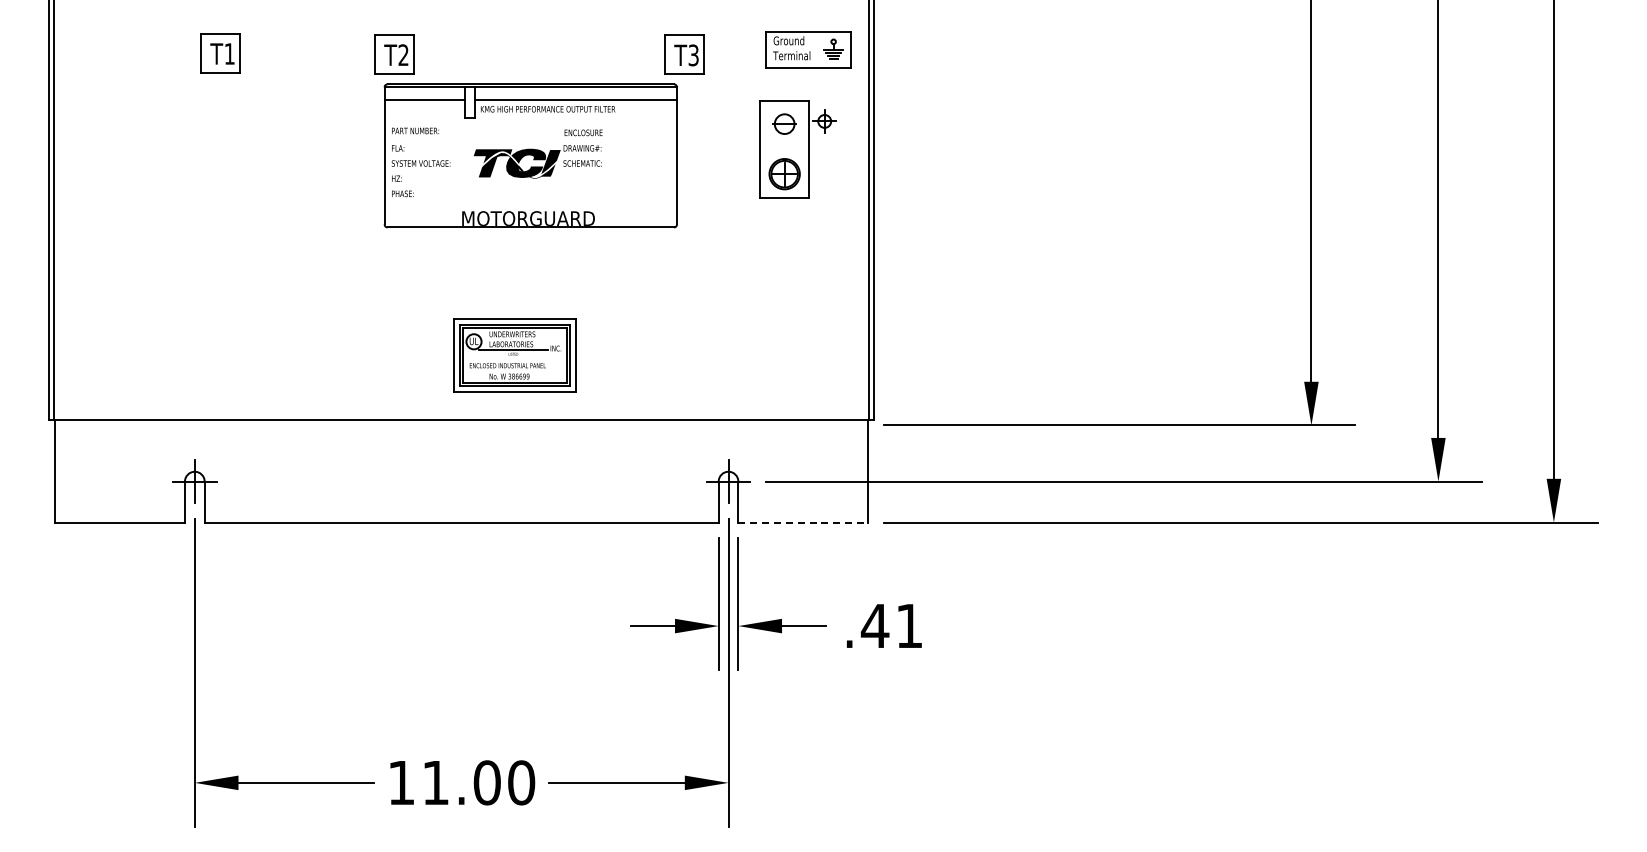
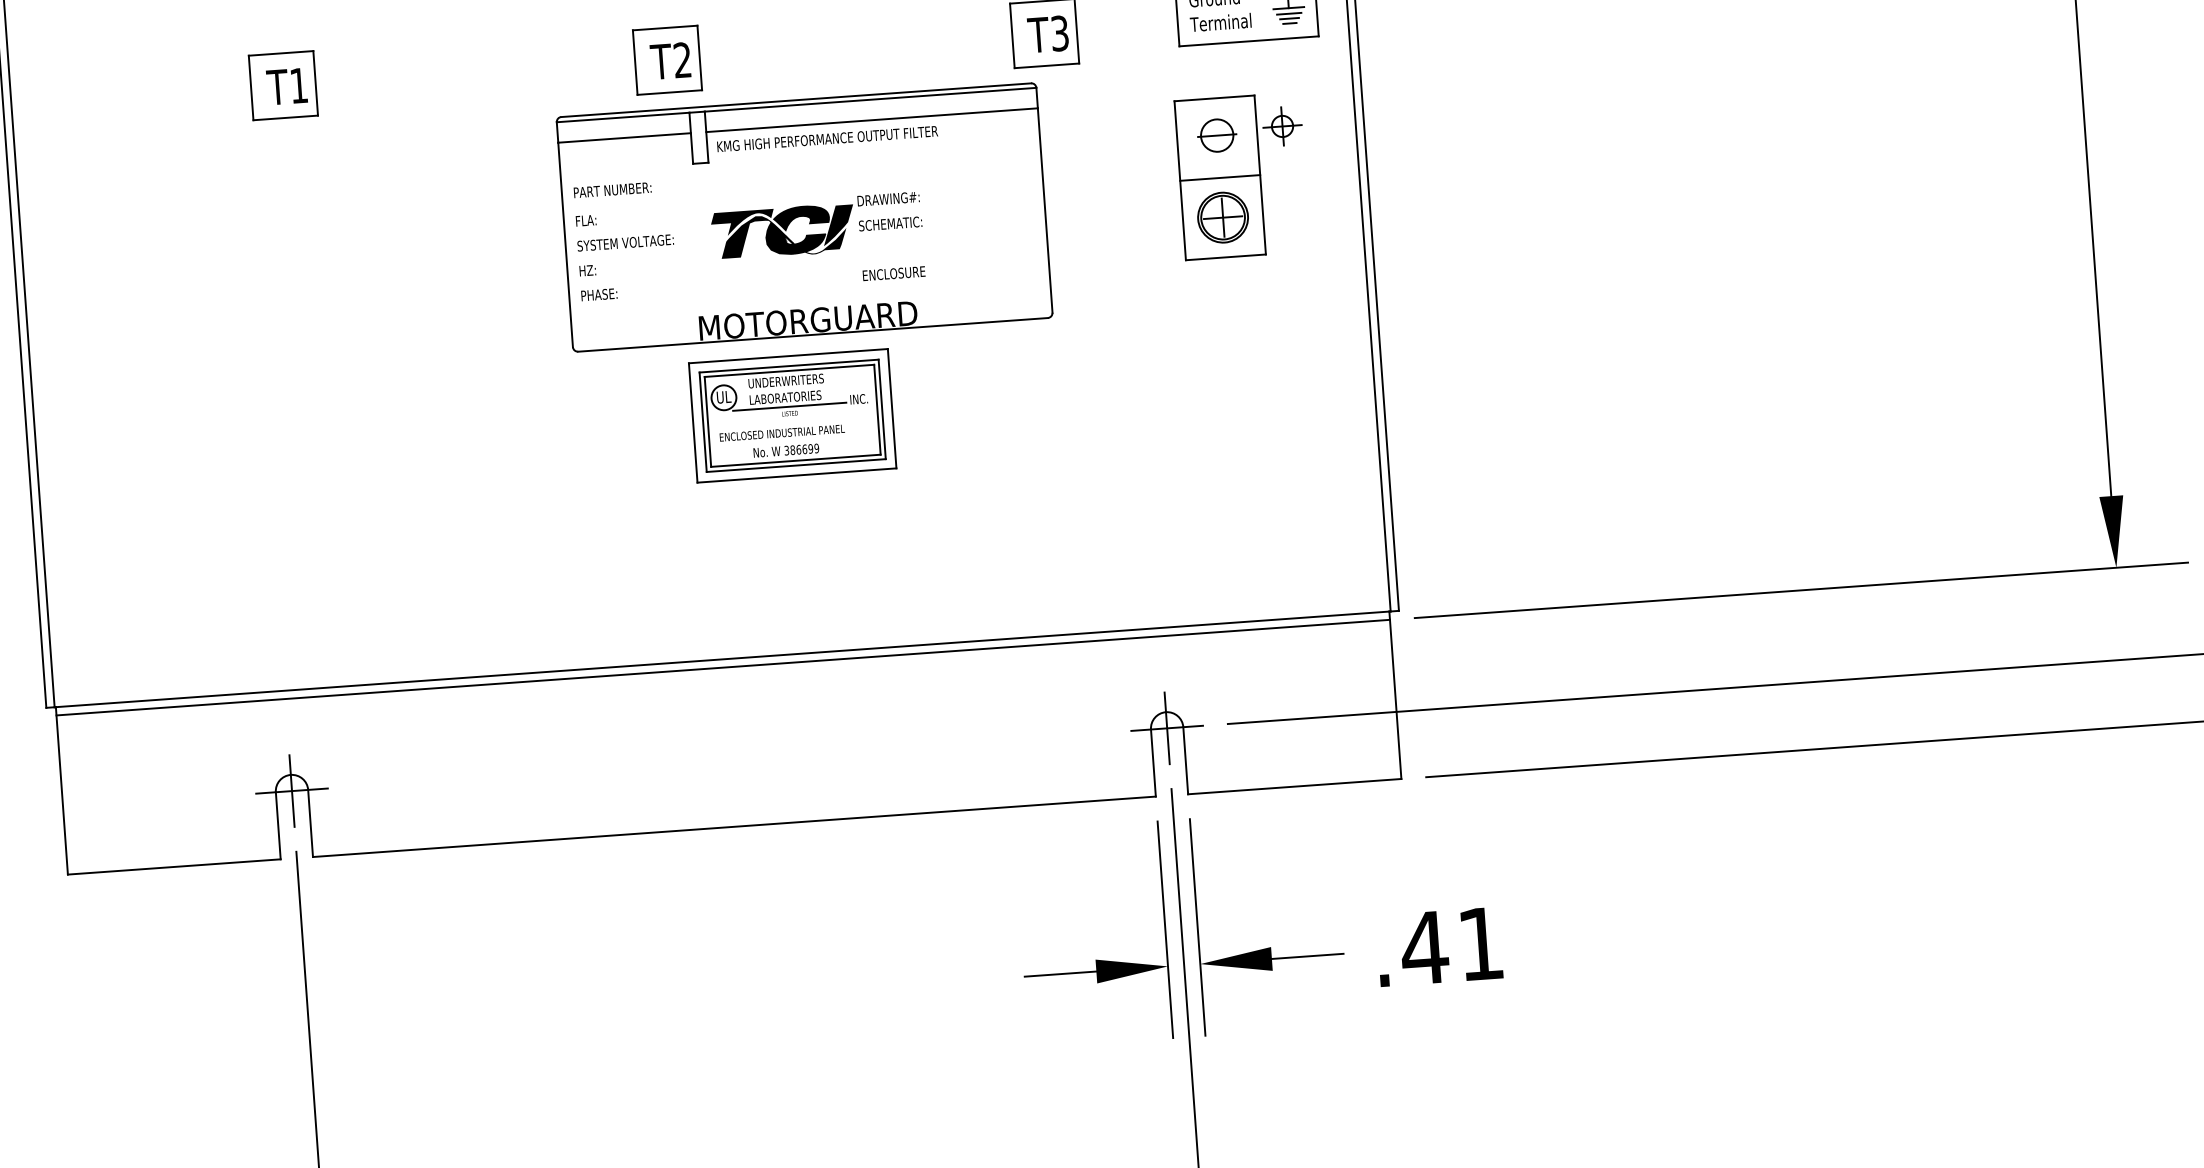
part: (394, 54) -> (667, 60), moved
text: (583, 132) -> (893, 273), moved
line: (784, 149) -> (1219, 177), added
part: (514, 355) -> (791, 415), moved
line: (461, 425) -> (722, 667), added
line: (803, 522) -> (1294, 786), dashed -> solid

